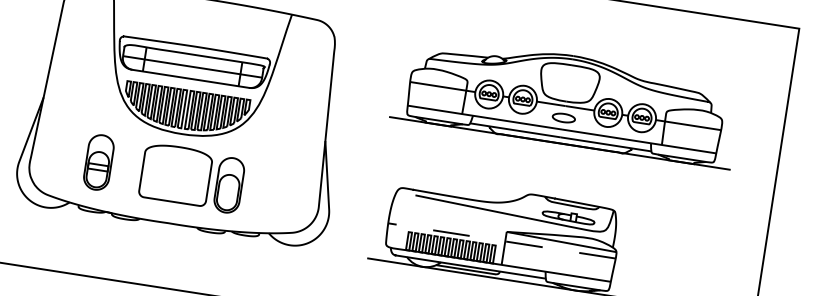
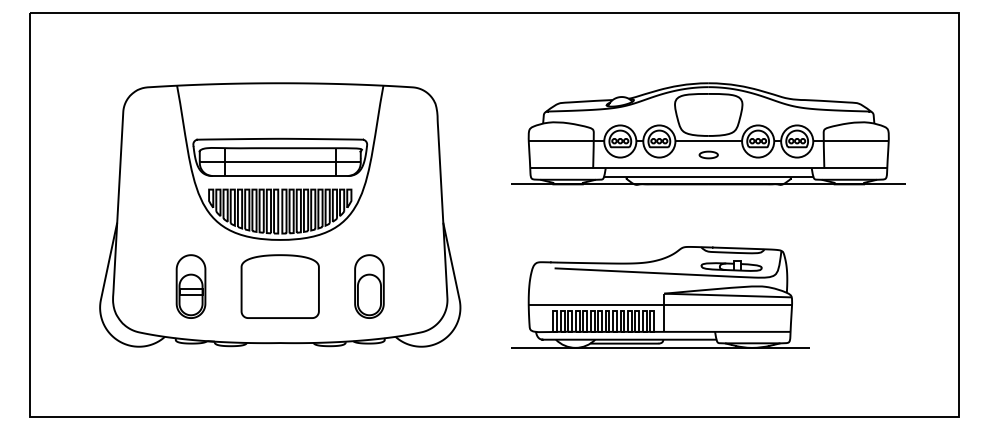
part: (563, 117) -> (708, 154), size x0.71
part: (229, 185) -> (369, 286), moved
line: (502, 240) -> (660, 304), dashed -> solid

